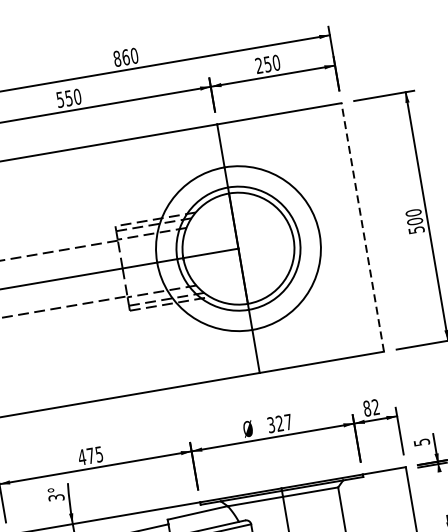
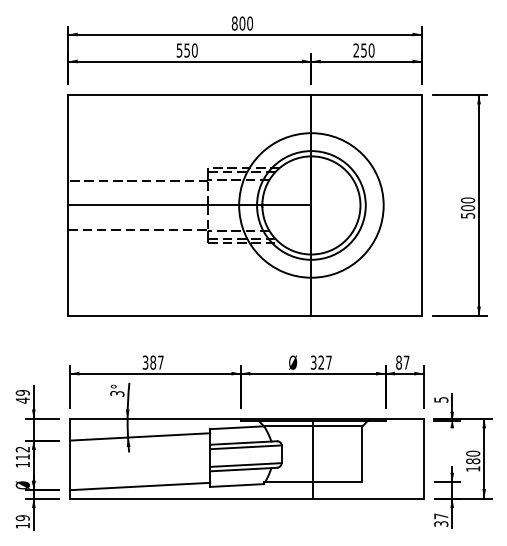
text: (126, 57) -> (242, 23), 860 -> 800
line: (362, 227) -> (421, 205), dashed -> solid
text: (375, 407) -> (406, 362), 82 -> 87
text: (89, 455) -> (152, 362), 475 -> 387

